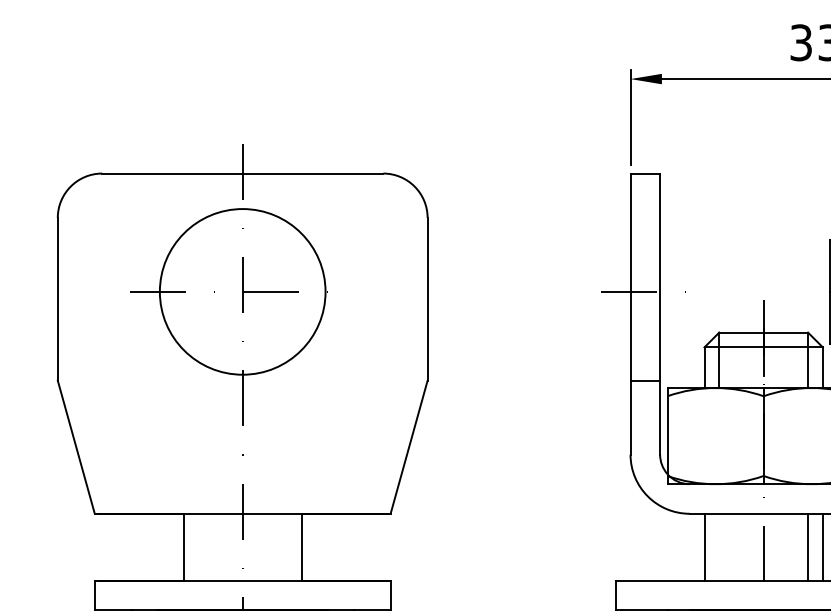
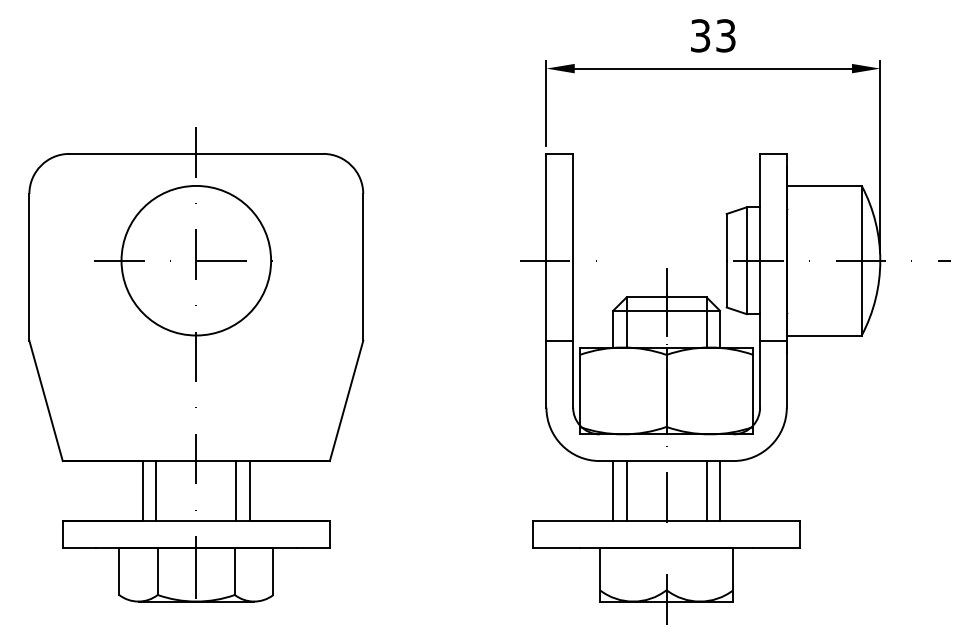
line: (198, 547) -> (156, 491), added
line: (287, 547) -> (236, 491), added
line: (719, 547) -> (626, 491), added

